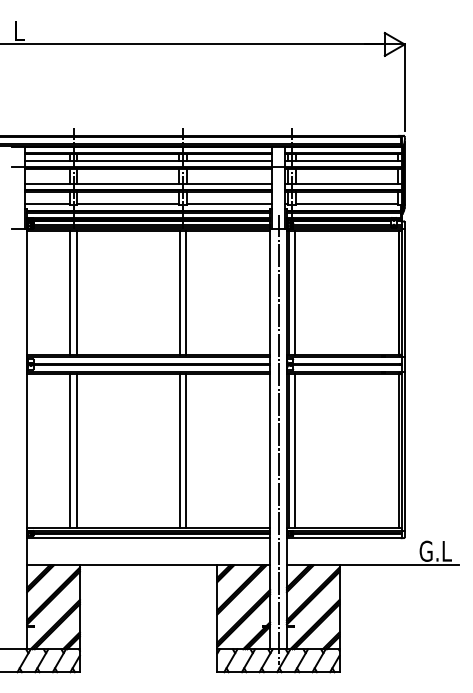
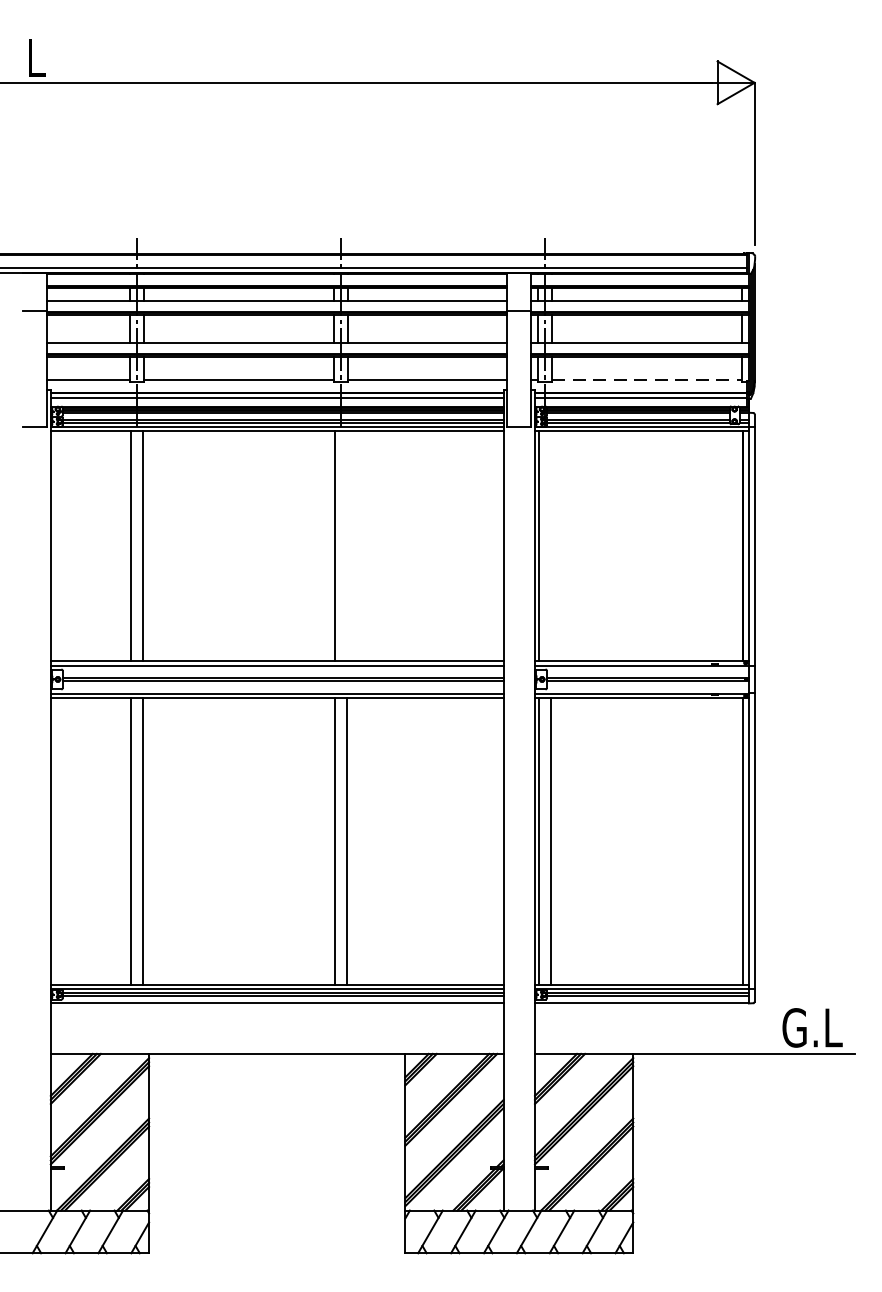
line: (346, 203) -> (646, 379), solid -> dashed
line: (185, 292) -> (345, 545), removed
line: (295, 292) -> (551, 545), removed
line: (278, 439) -> (519, 819), removed

